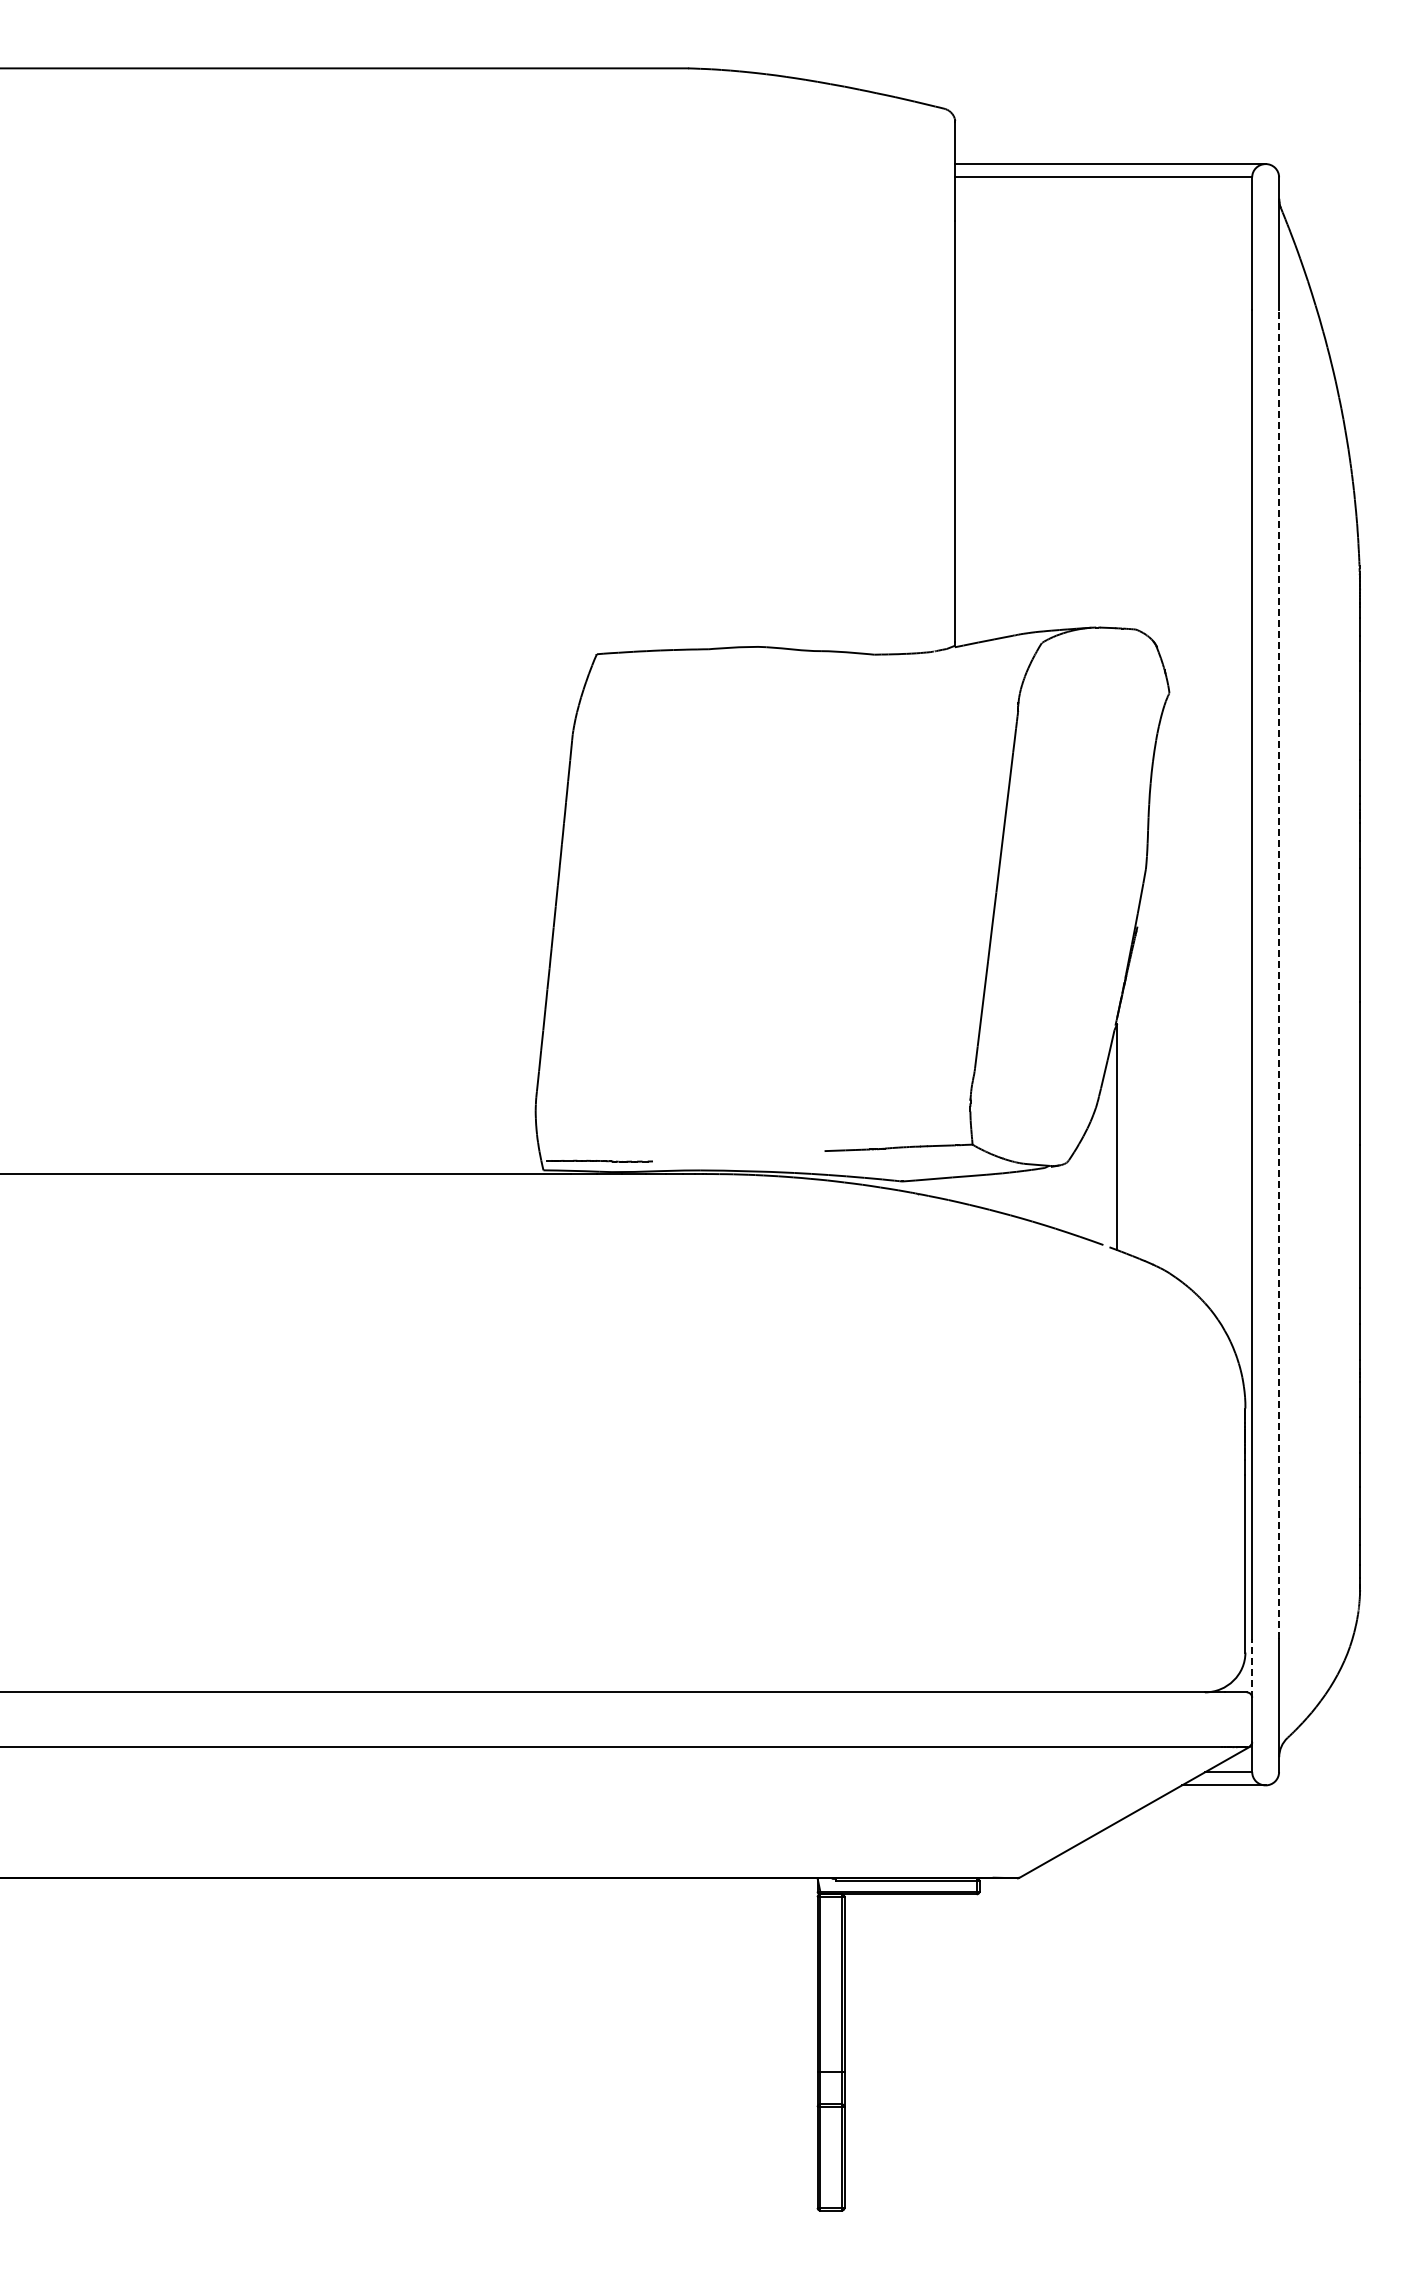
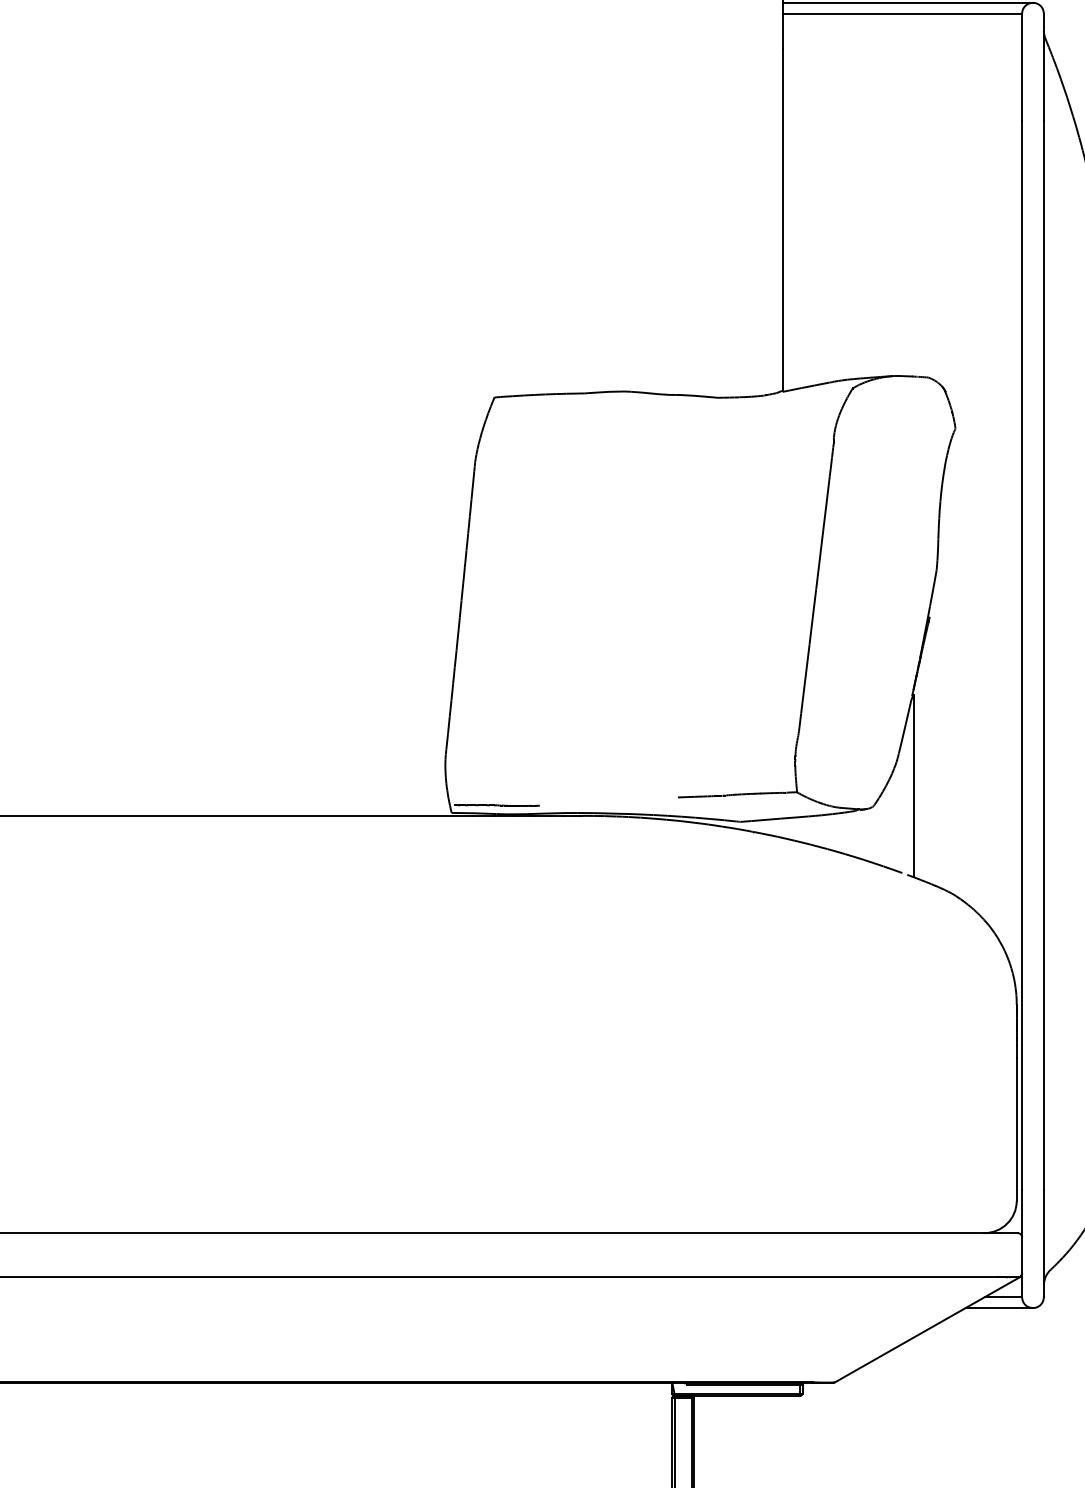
line: (1279, 974) -> (1044, 655), dashed -> solid
line: (1252, 1667) -> (1022, 1213), dashed -> solid

